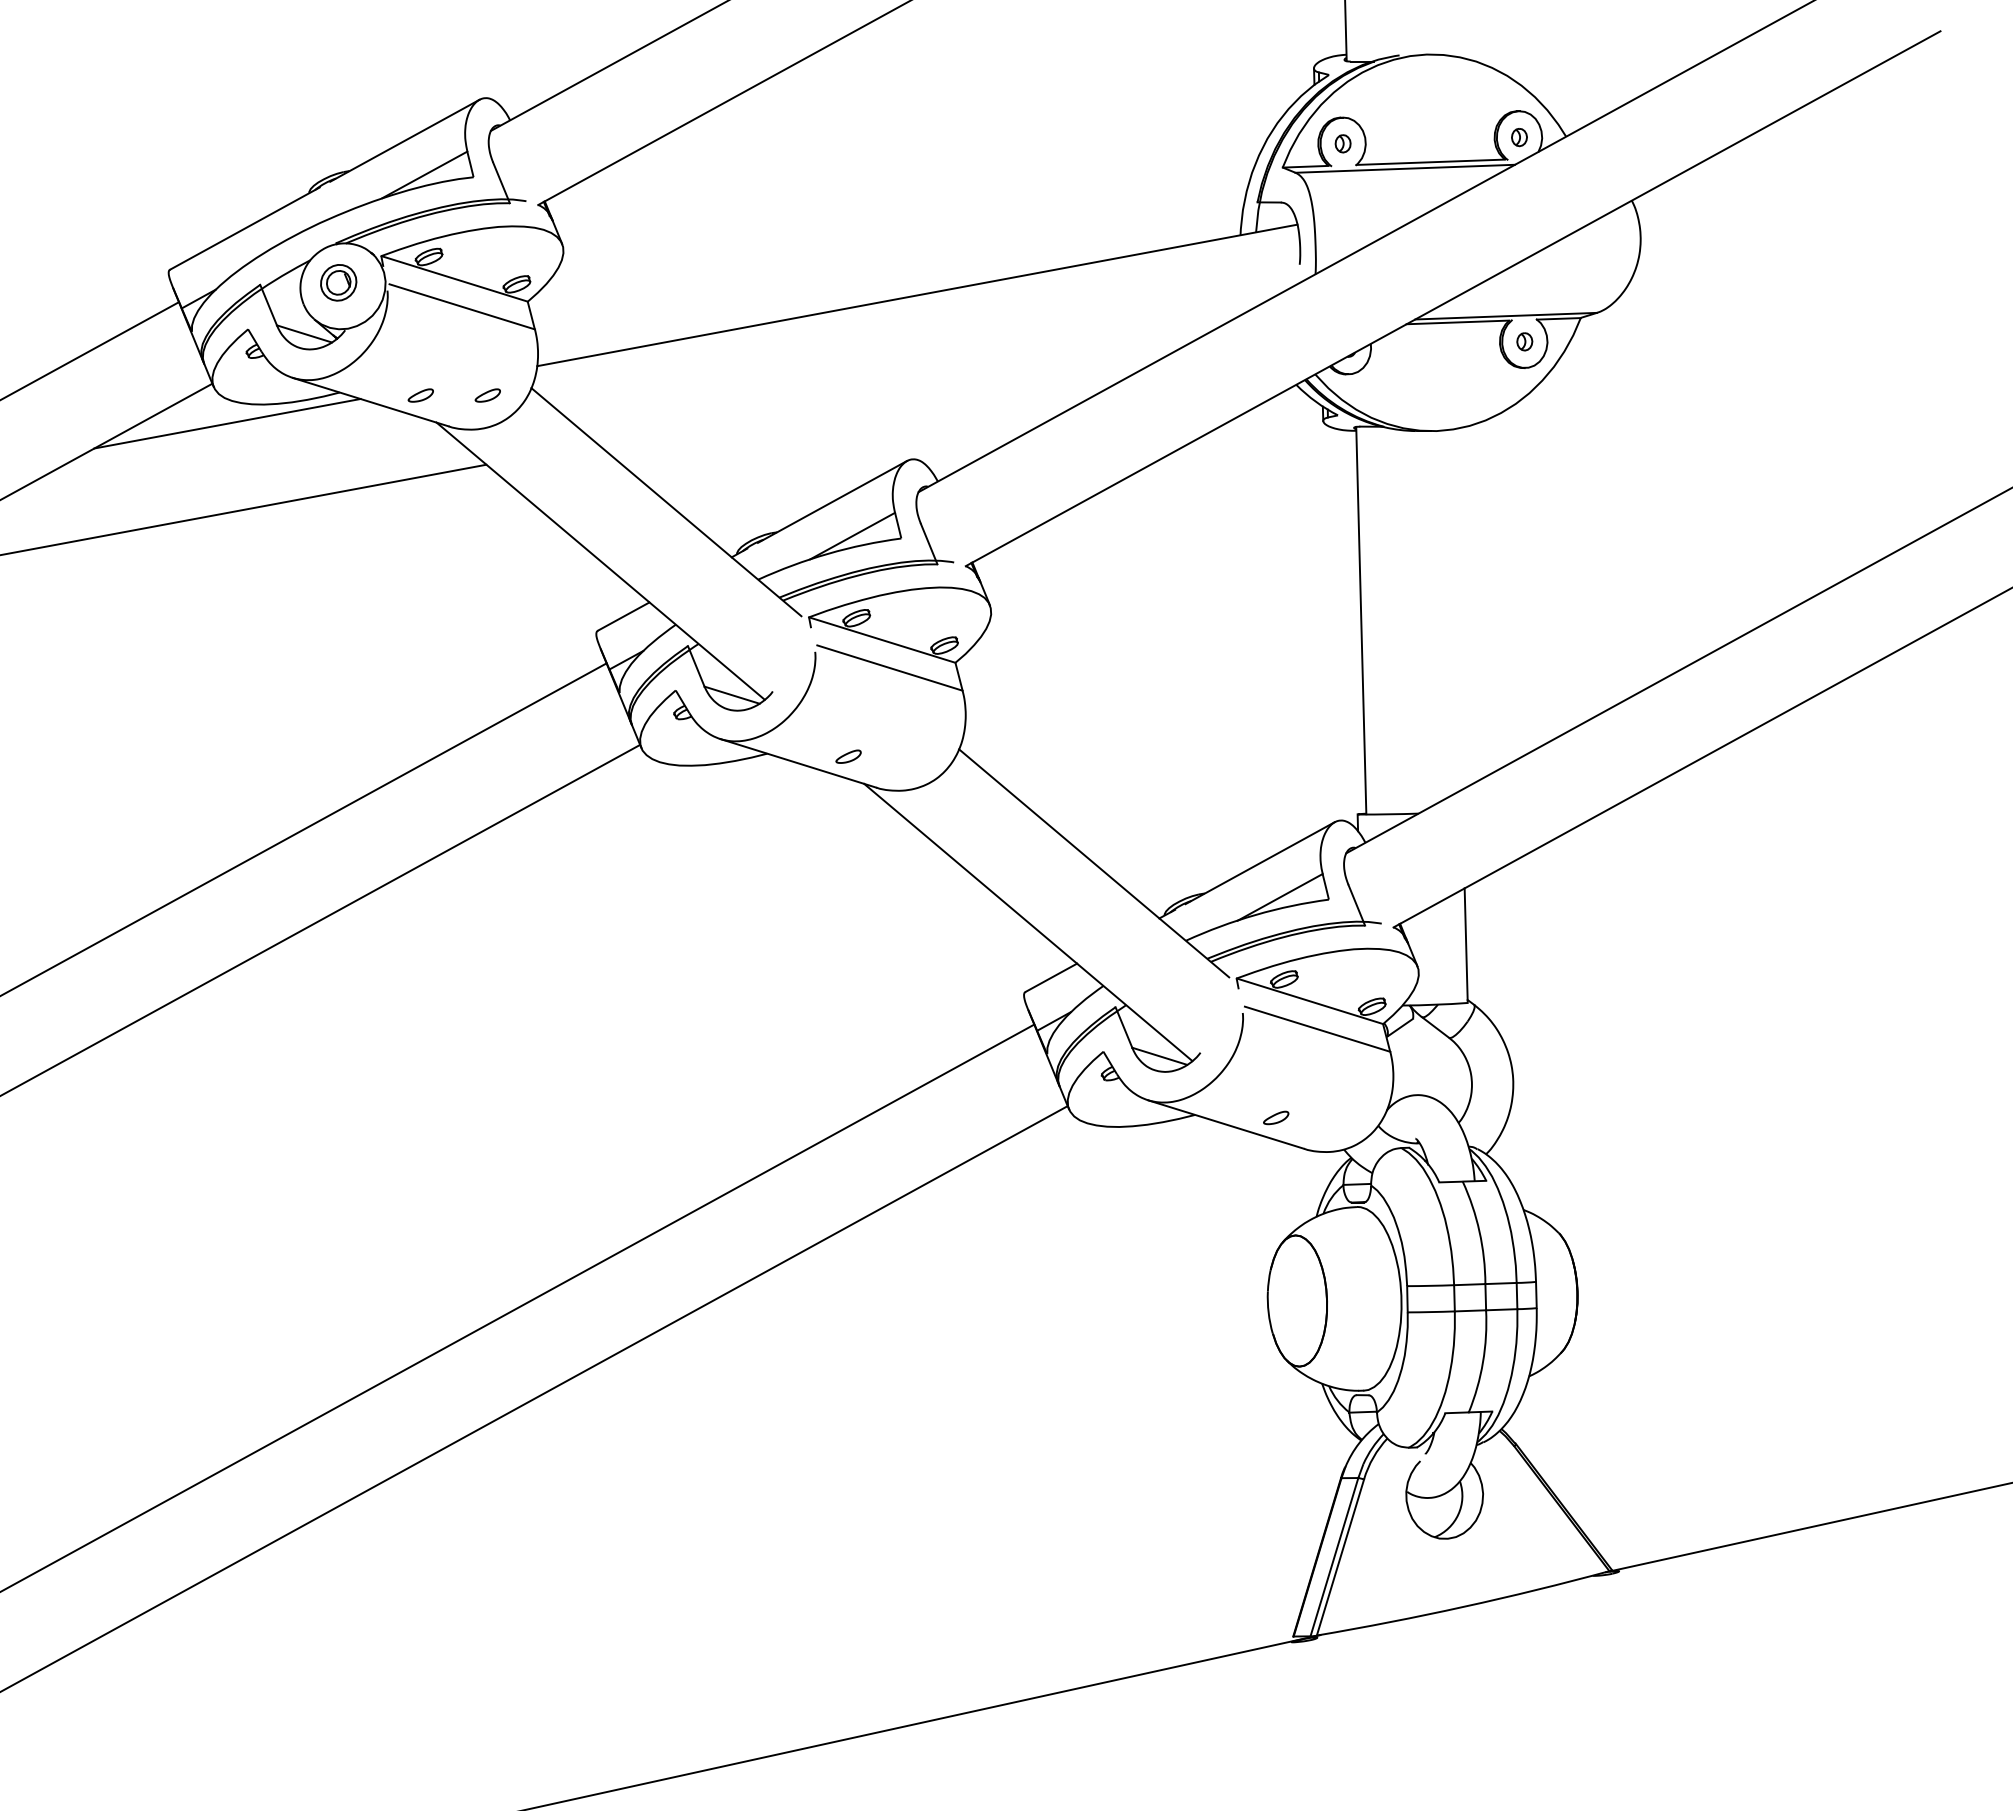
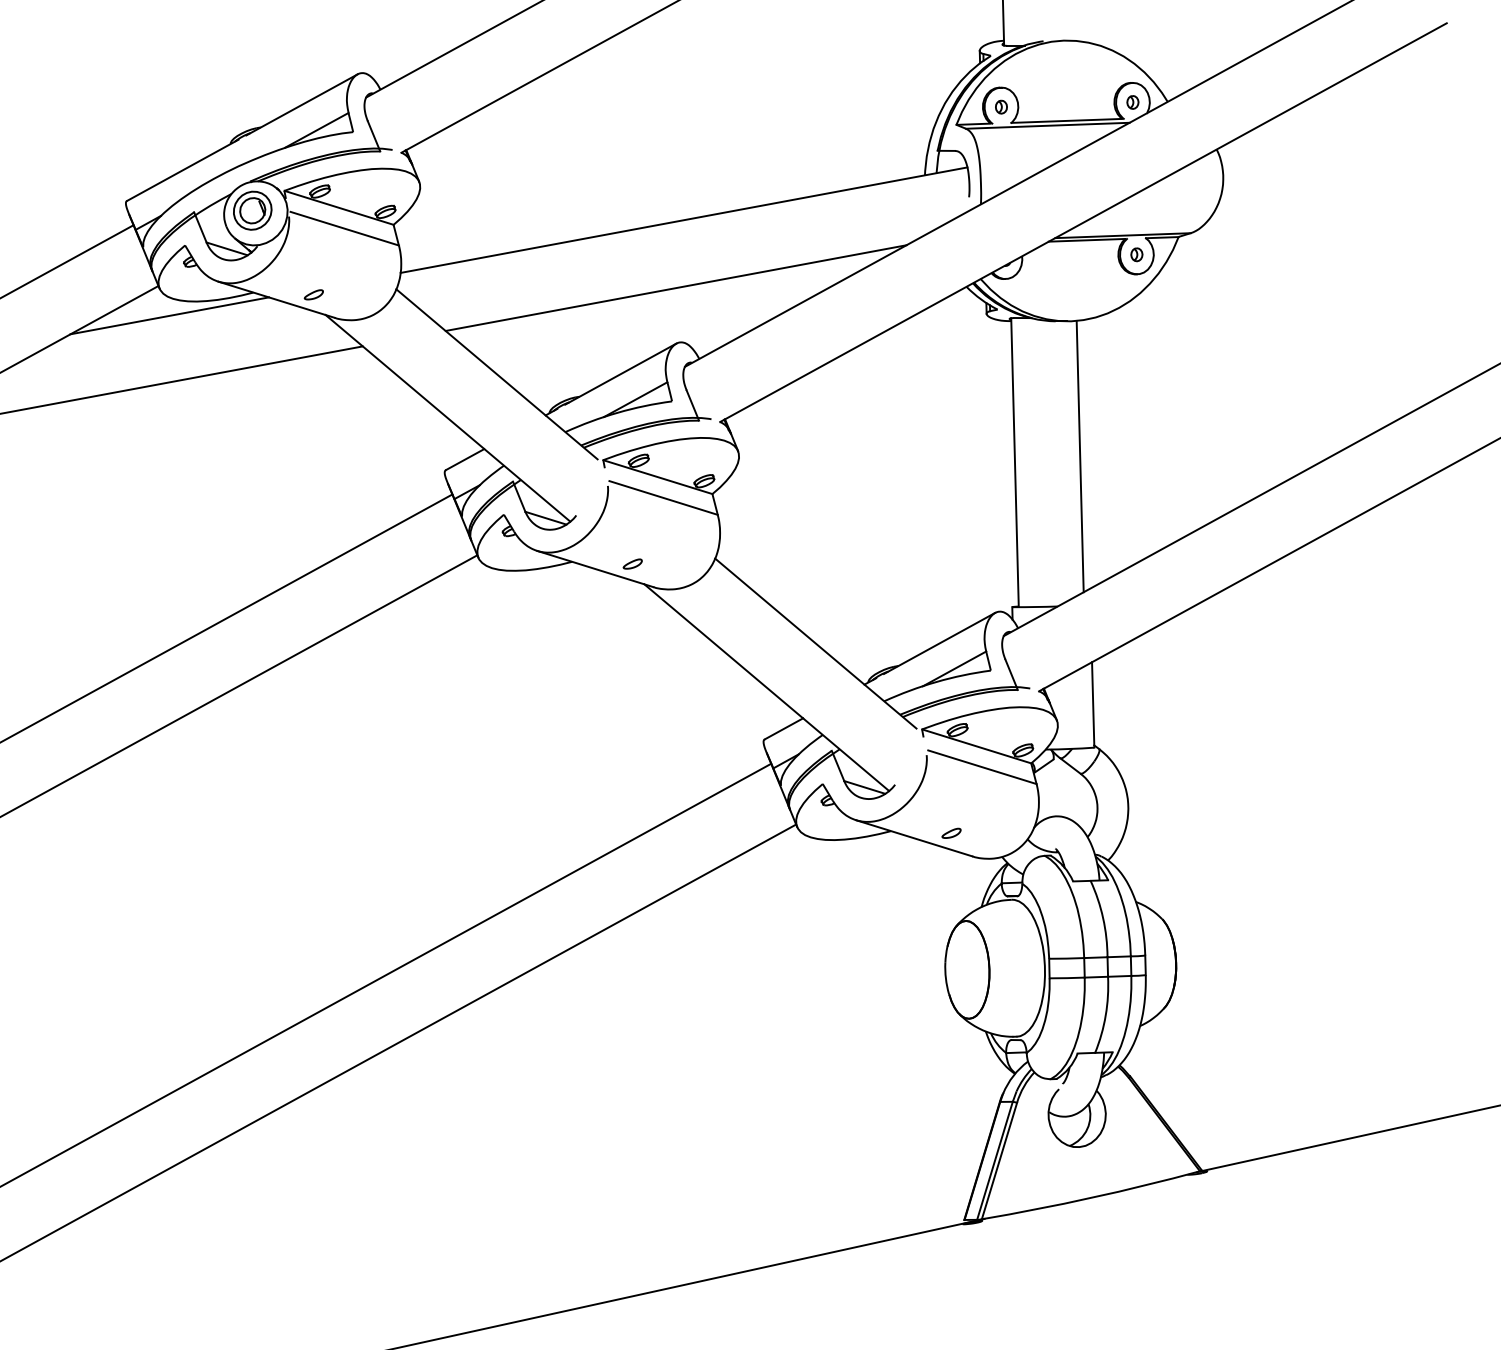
part: (338, 282) -> (252, 210), size x1.43
line: (906, 386) -> (675, 288), added
part: (487, 395) -> (363, 294), removed
line: (1448, 612) -> (1080, 456), added

